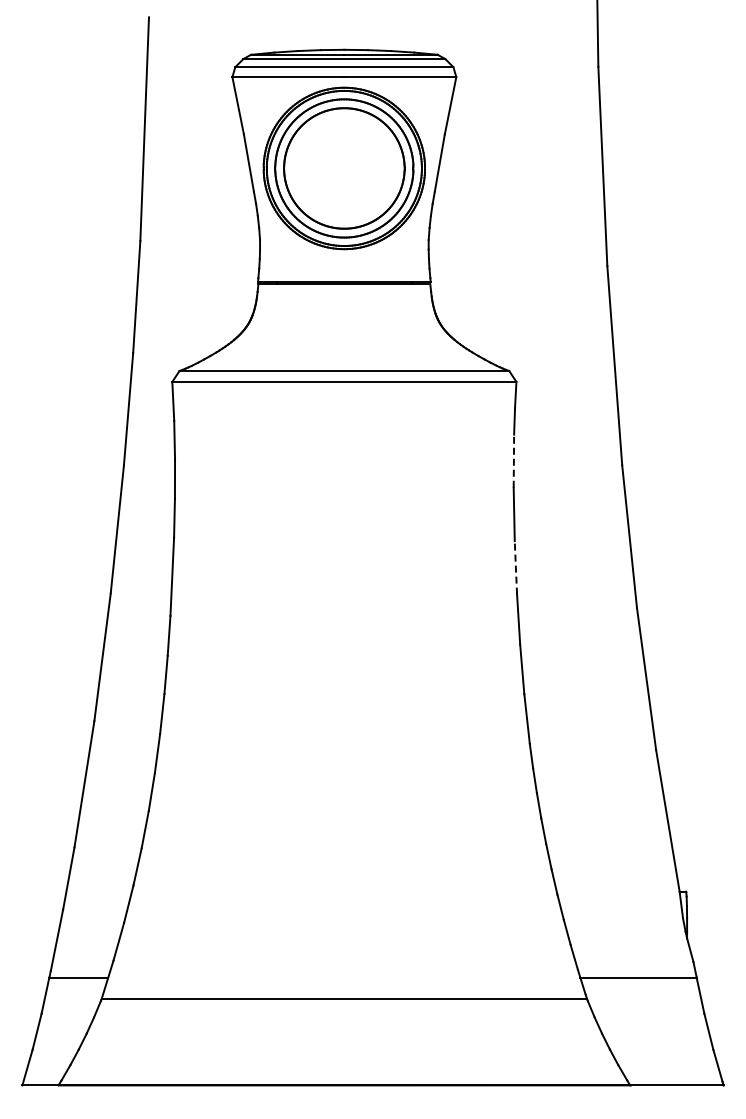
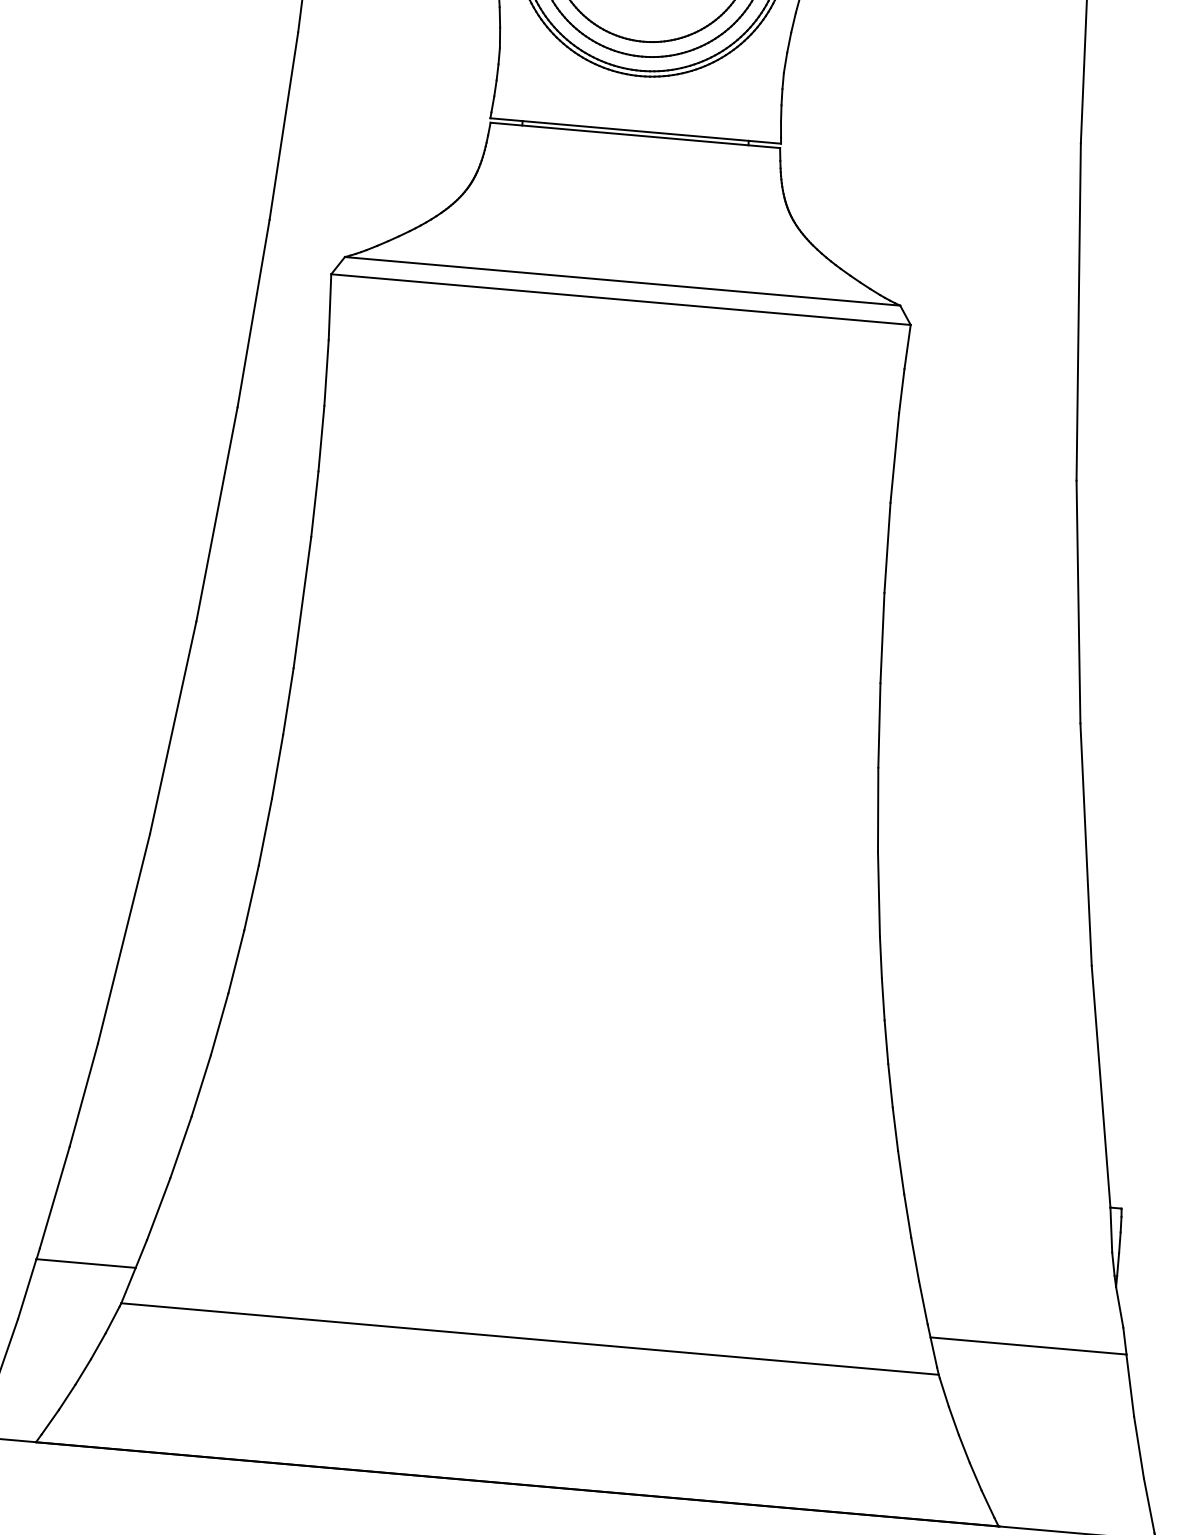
line: (513, 461) -> (894, 458), dashed -> solid
line: (515, 567) -> (881, 637), dashed -> solid

